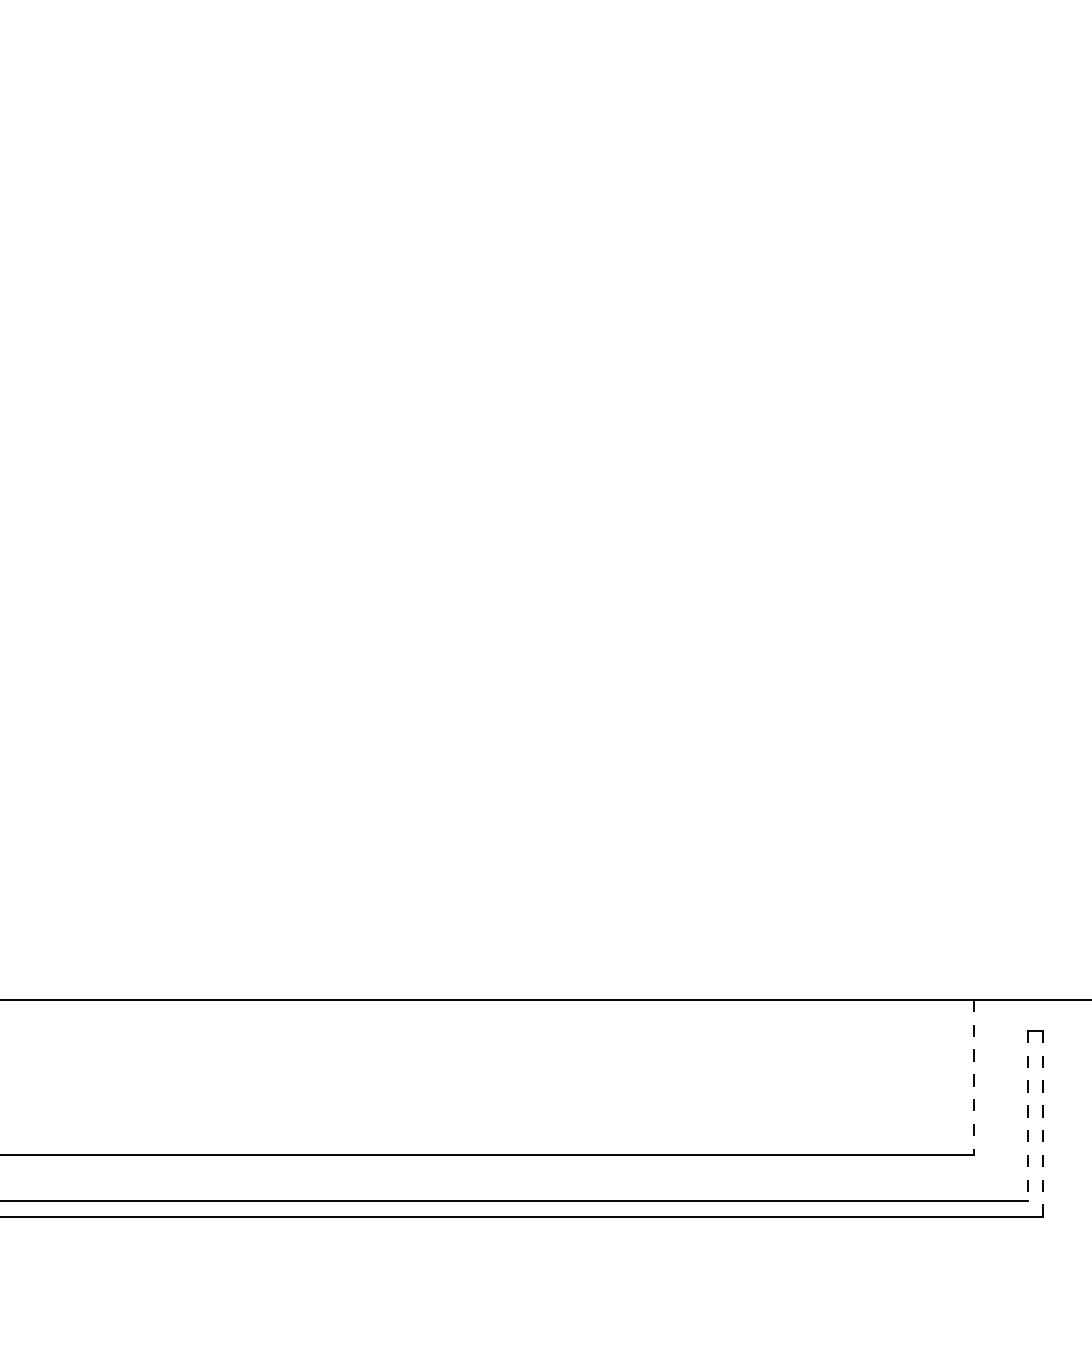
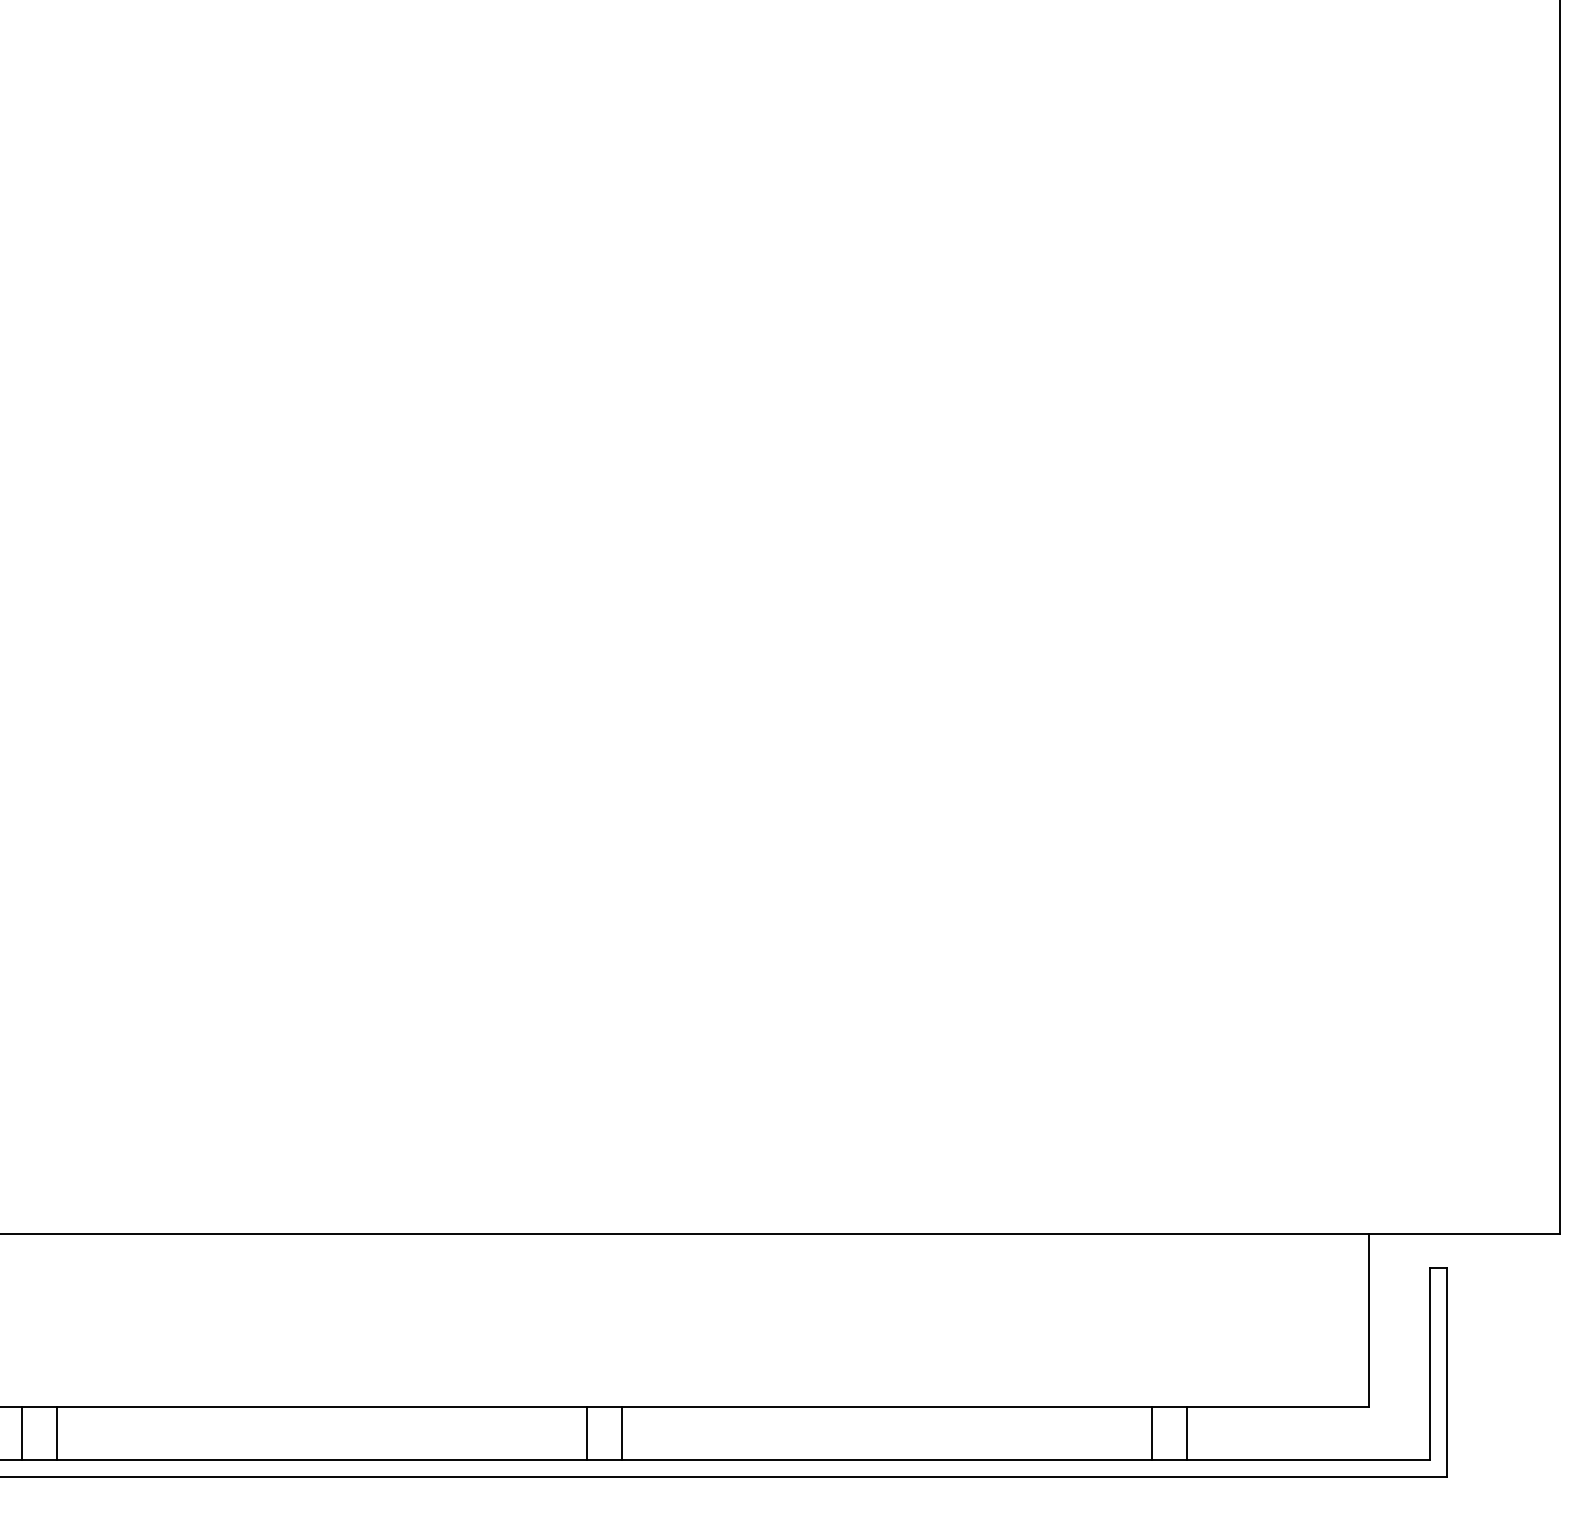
line: (973, 1077) -> (1369, 1320), dashed -> solid
line: (1027, 1115) -> (1429, 1363), dashed -> solid
line: (1043, 1123) -> (1447, 1372), dashed -> solid
line: (275, 1178) -> (586, 1433), added
line: (306, 1178) -> (621, 1433), added
line: (779, 1178) -> (1151, 1433), added
line: (810, 1178) -> (1186, 1433), added

